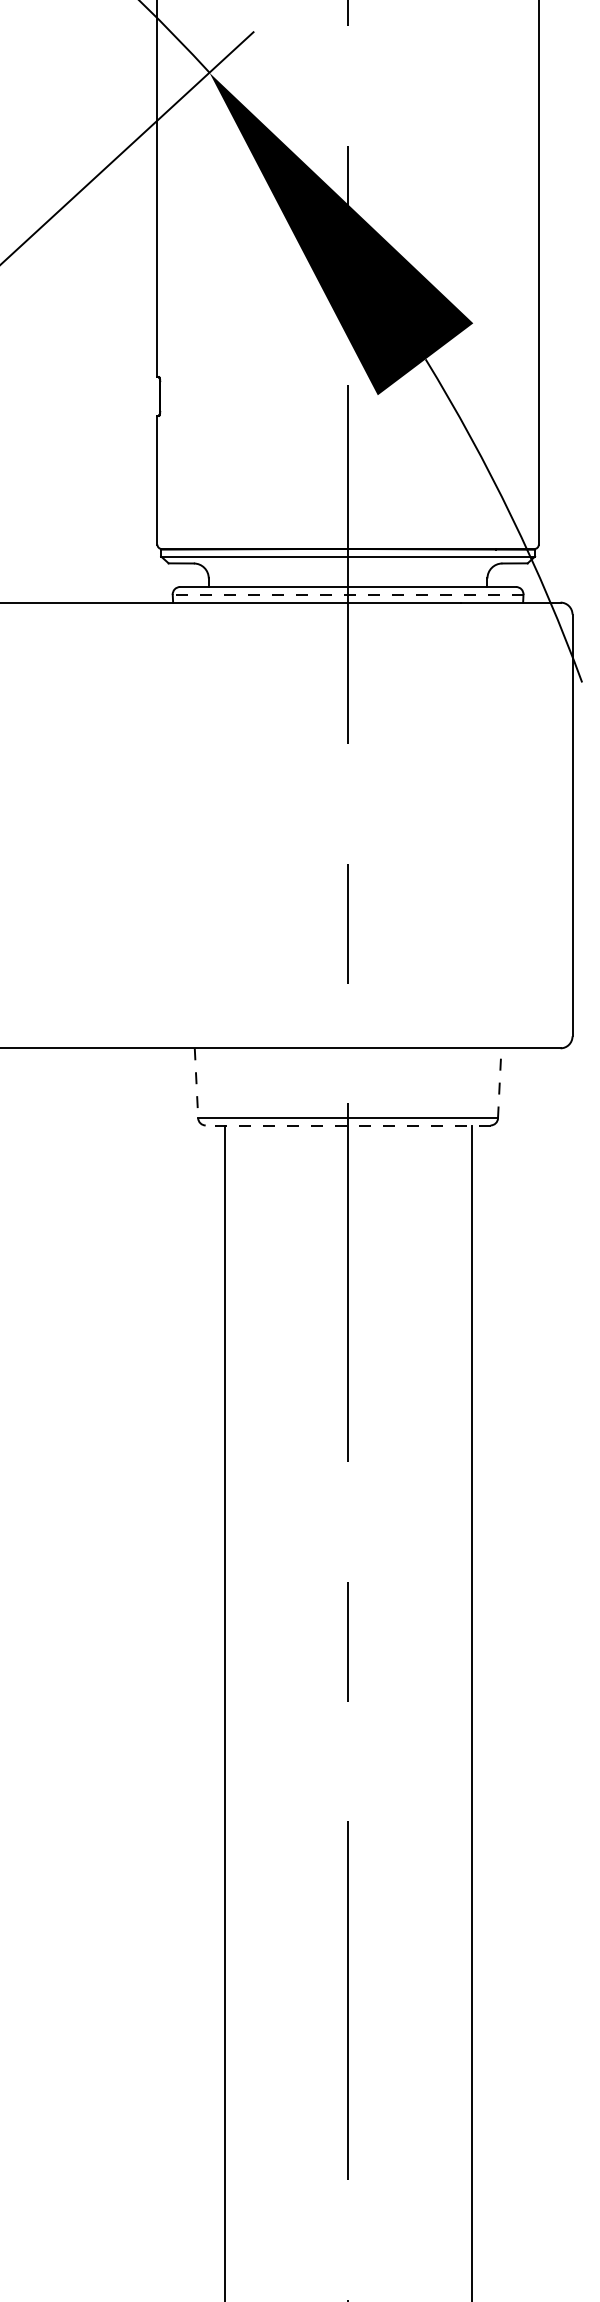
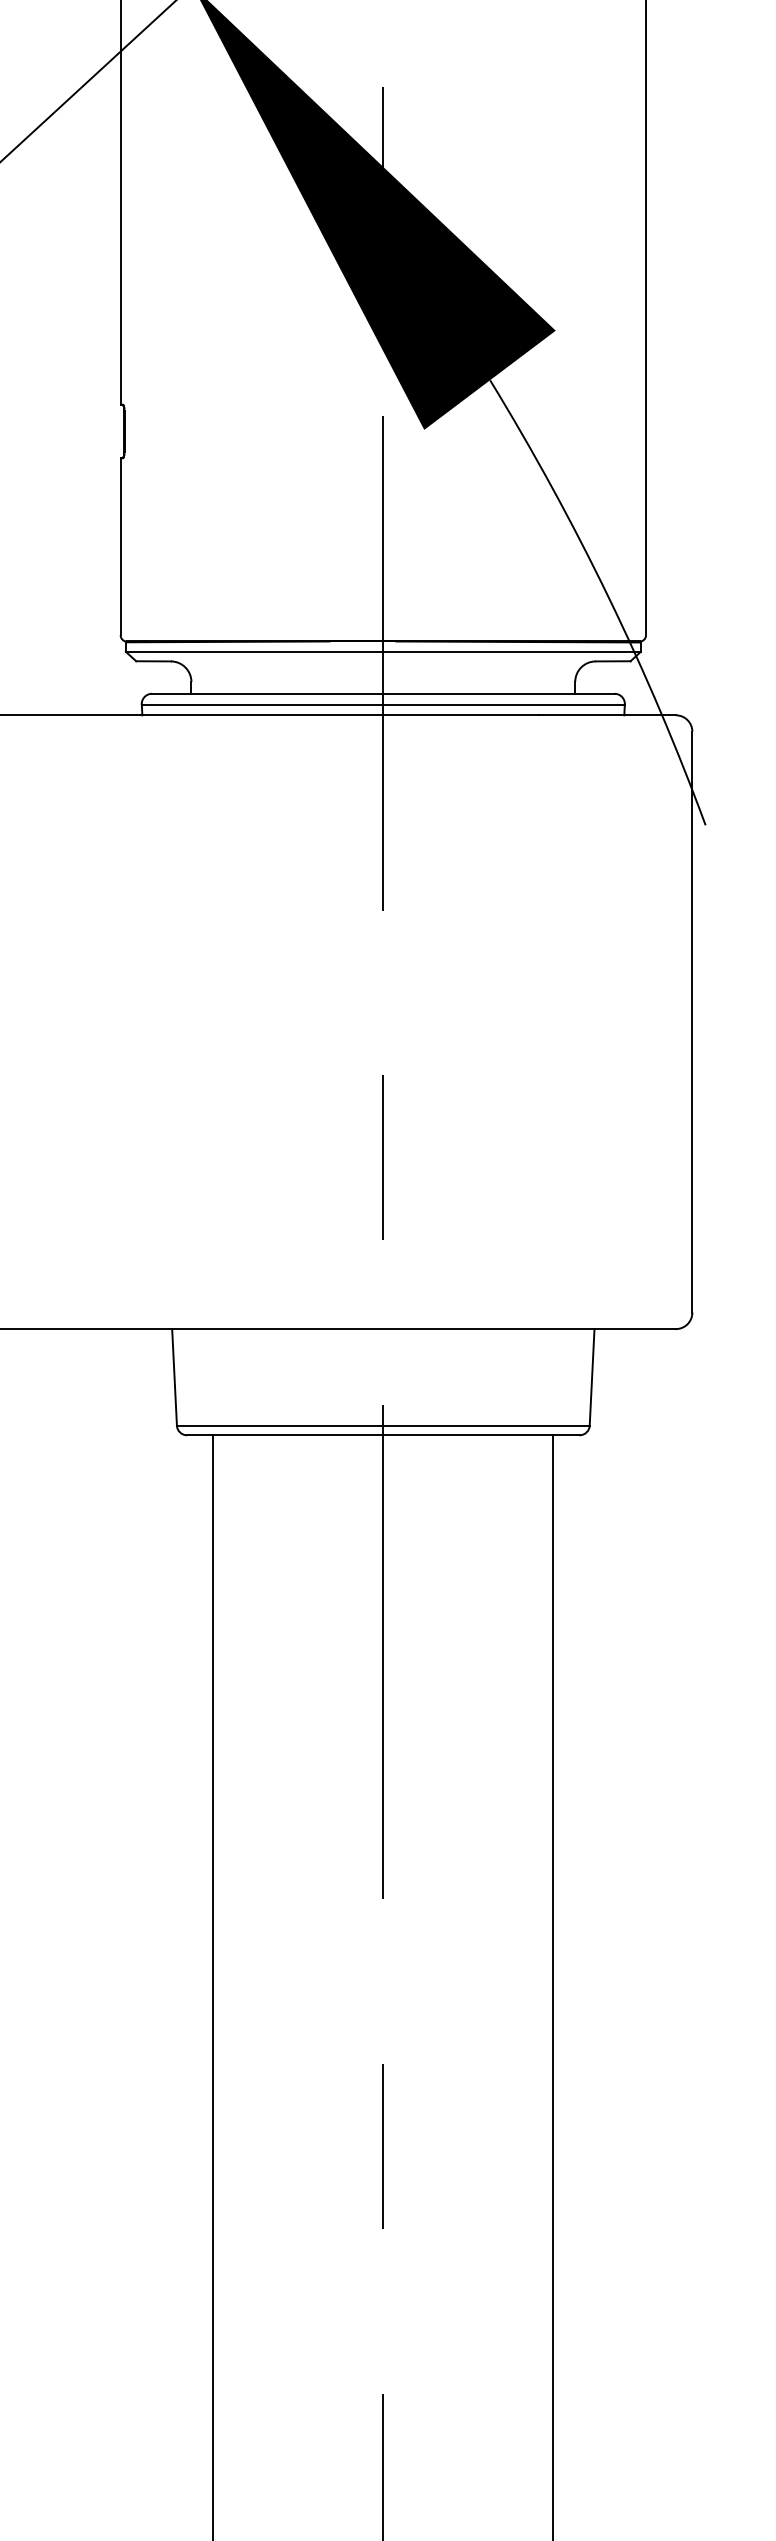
line: (347, 594) -> (382, 704), dashed -> solid
line: (499, 1082) -> (591, 1376), dashed -> solid
line: (196, 1083) -> (174, 1377), dashed -> solid
line: (347, 1125) -> (382, 1435), dashed -> solid

